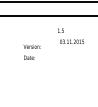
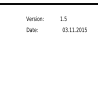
text: (31, 51) -> (34, 23), moved

